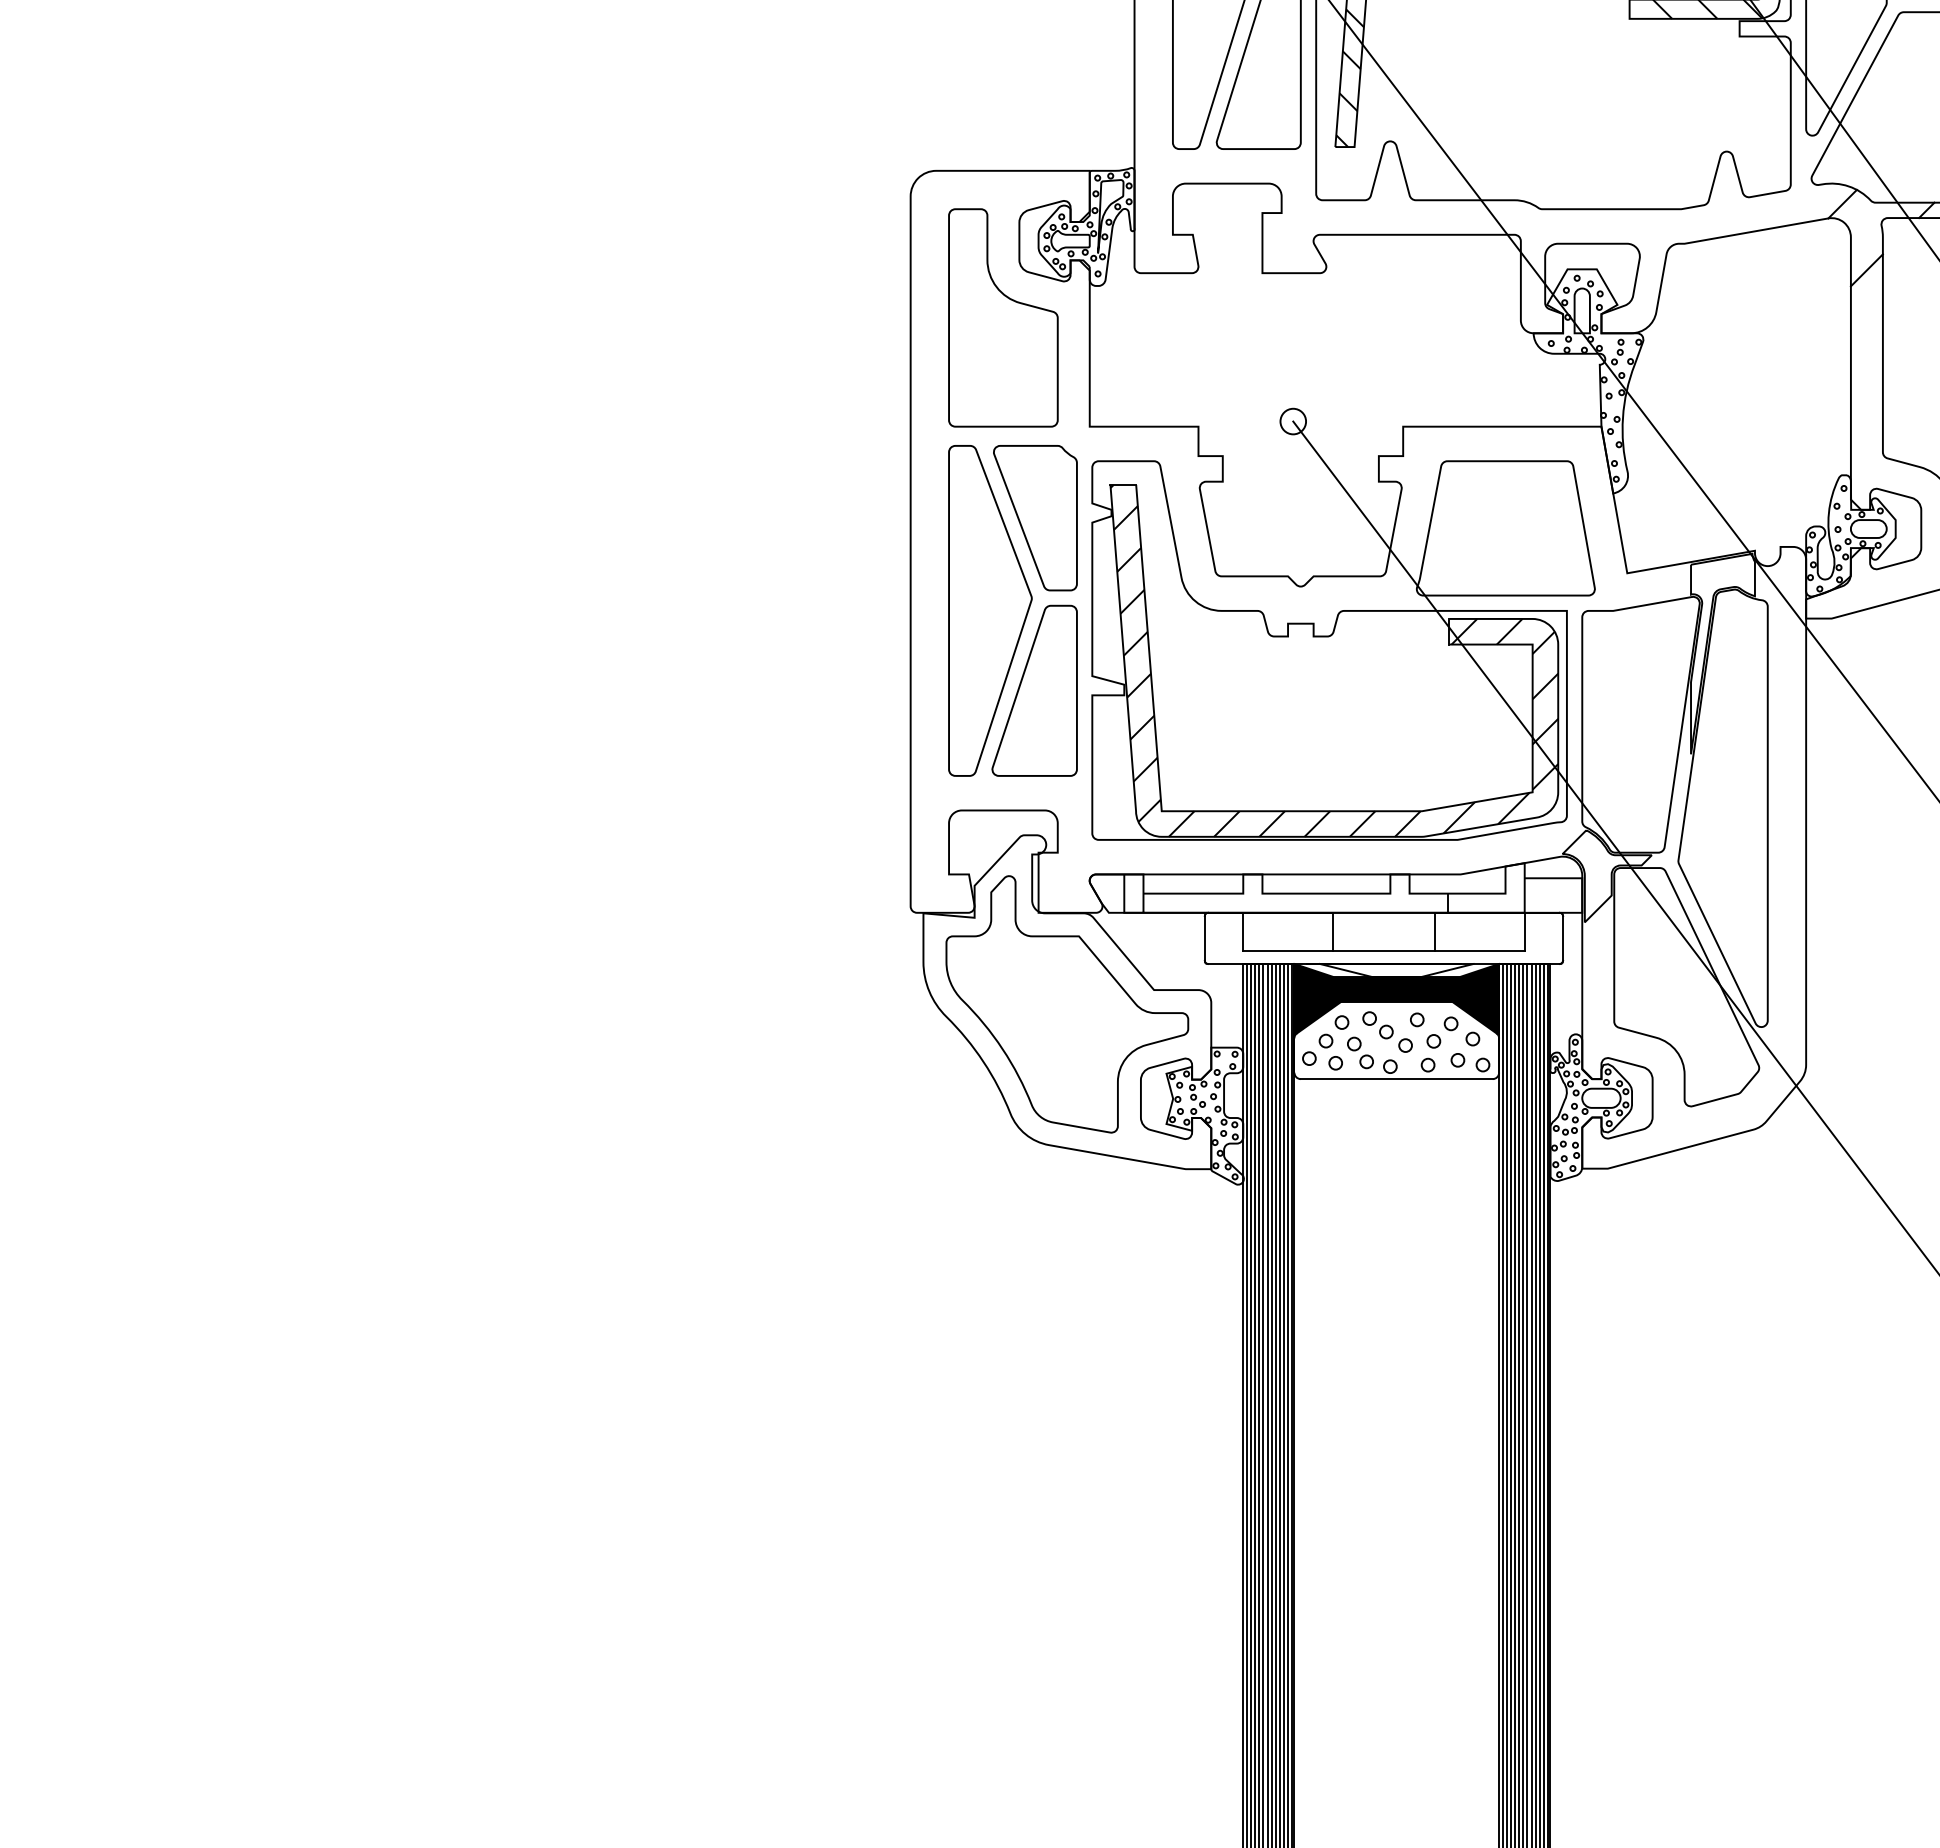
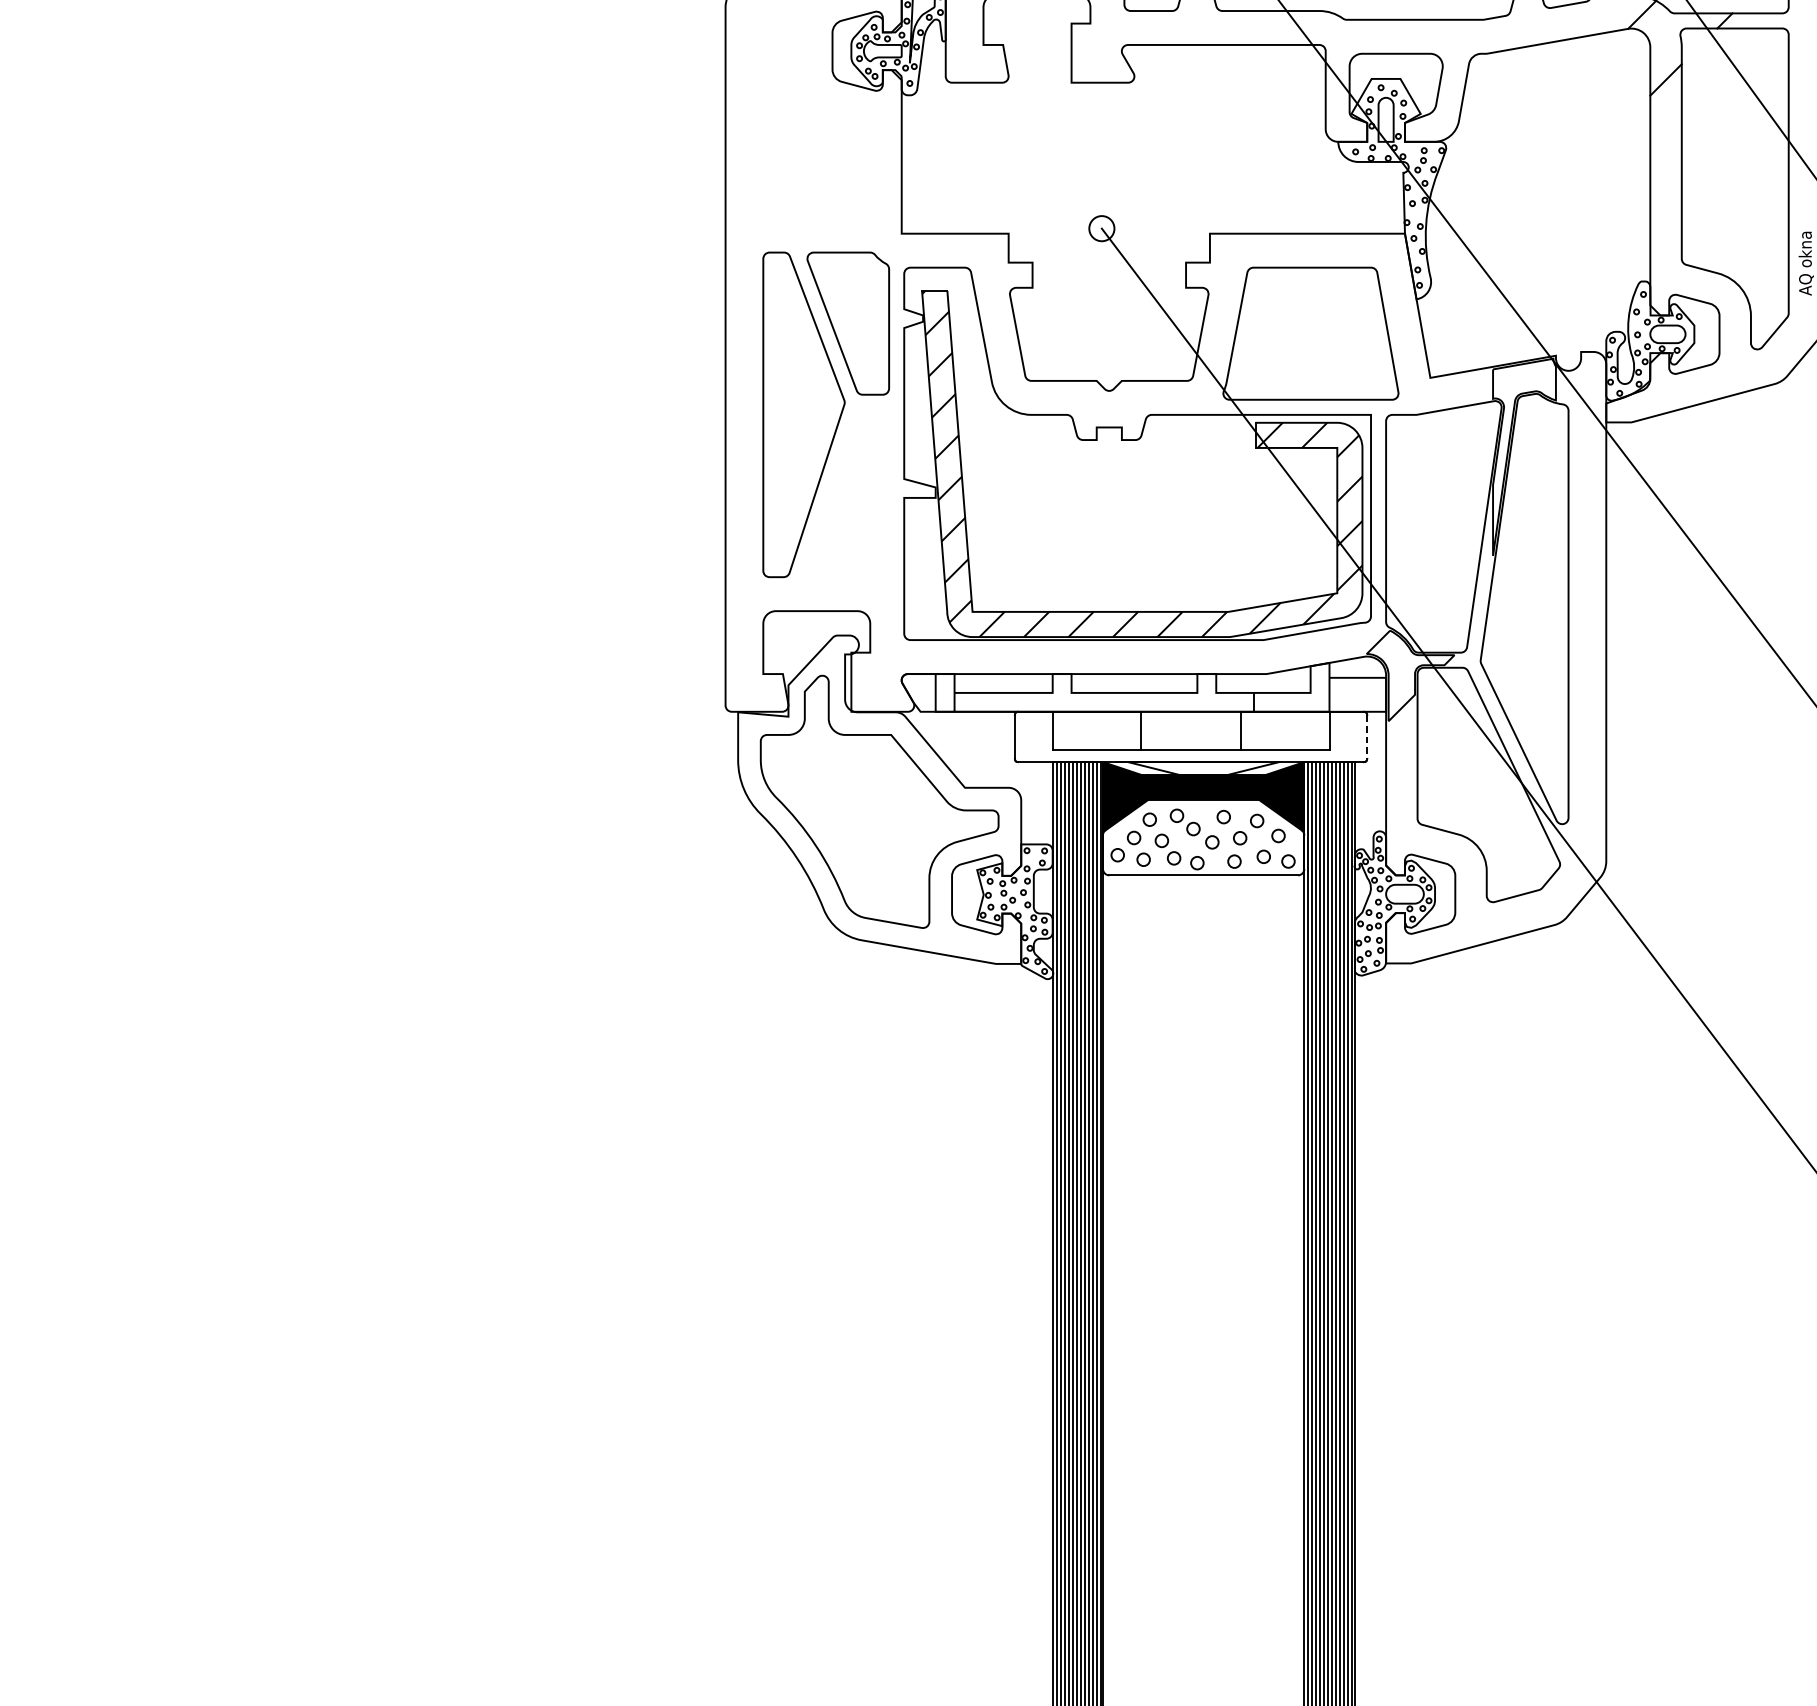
part: (1003, 317) -> (816, 126), removed
part: (1034, 690) -> (847, 493), removed
line: (1563, 938) -> (1367, 737), solid -> dashed

